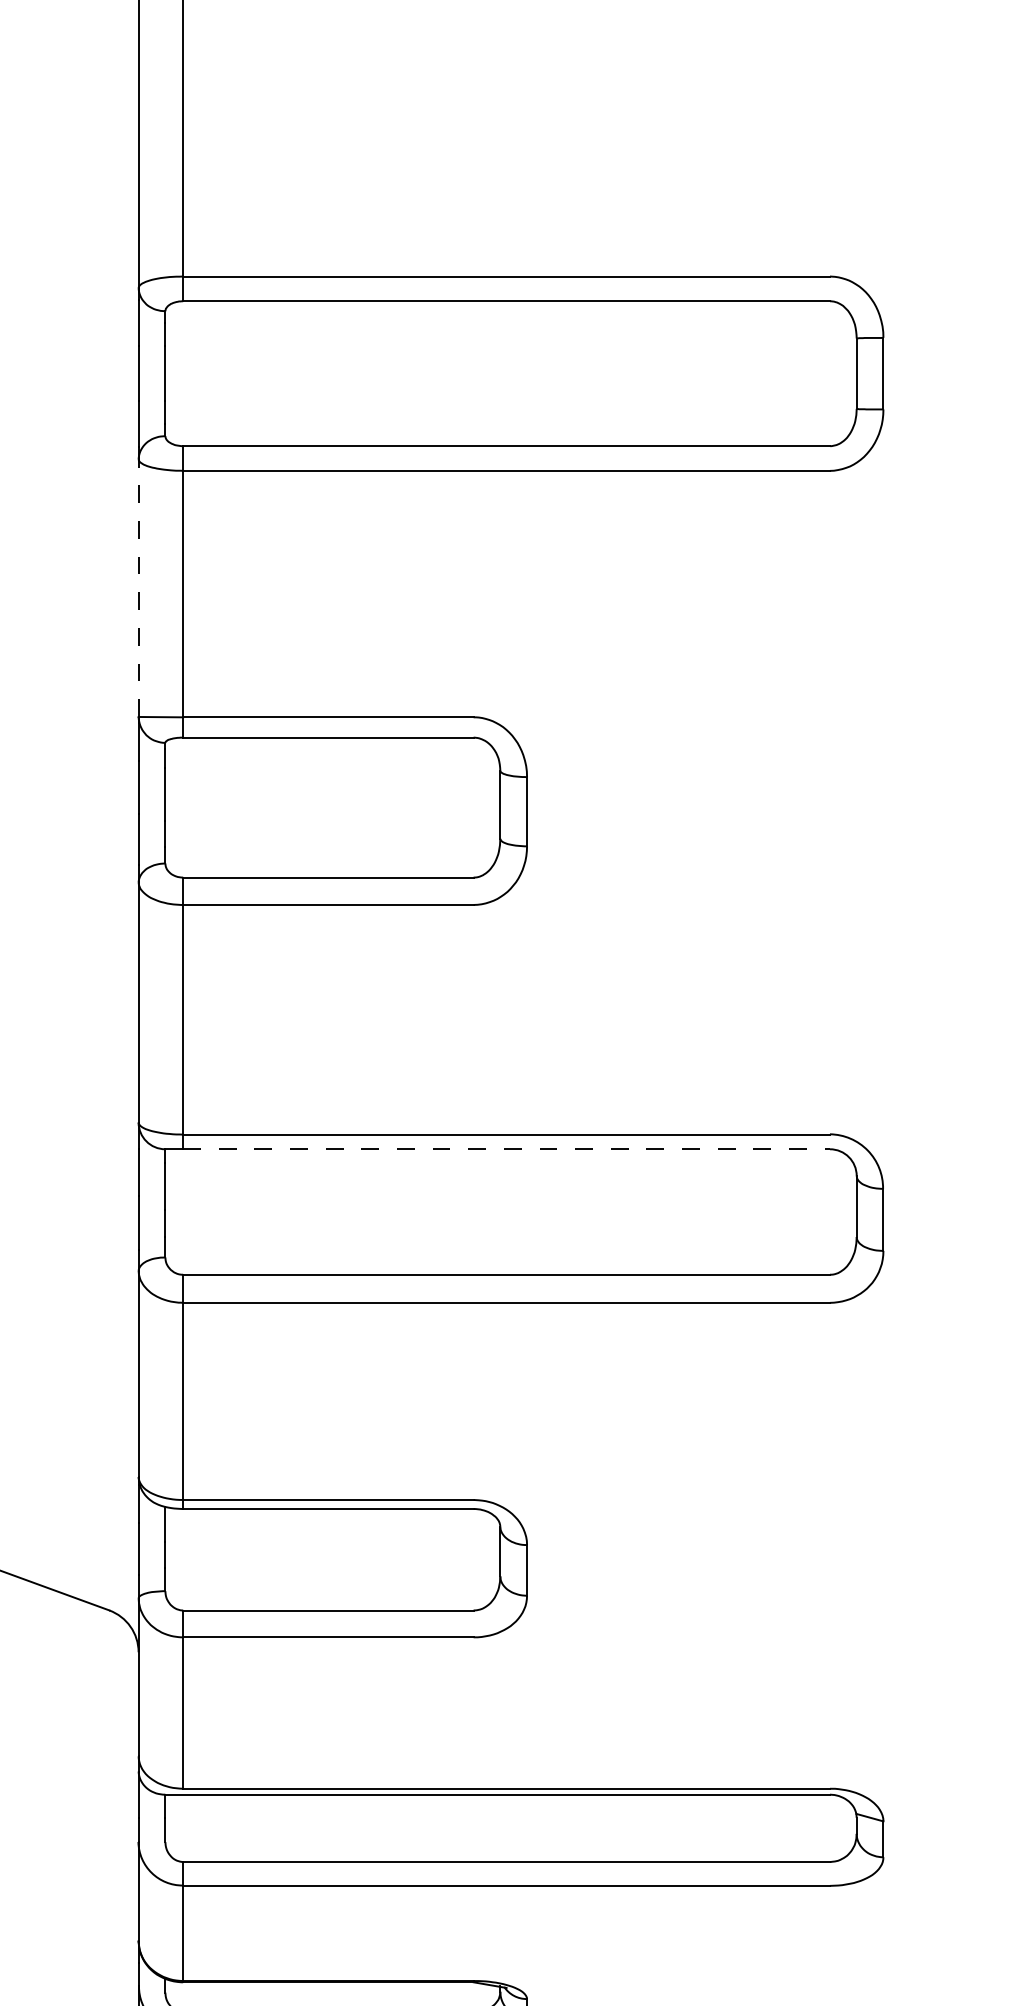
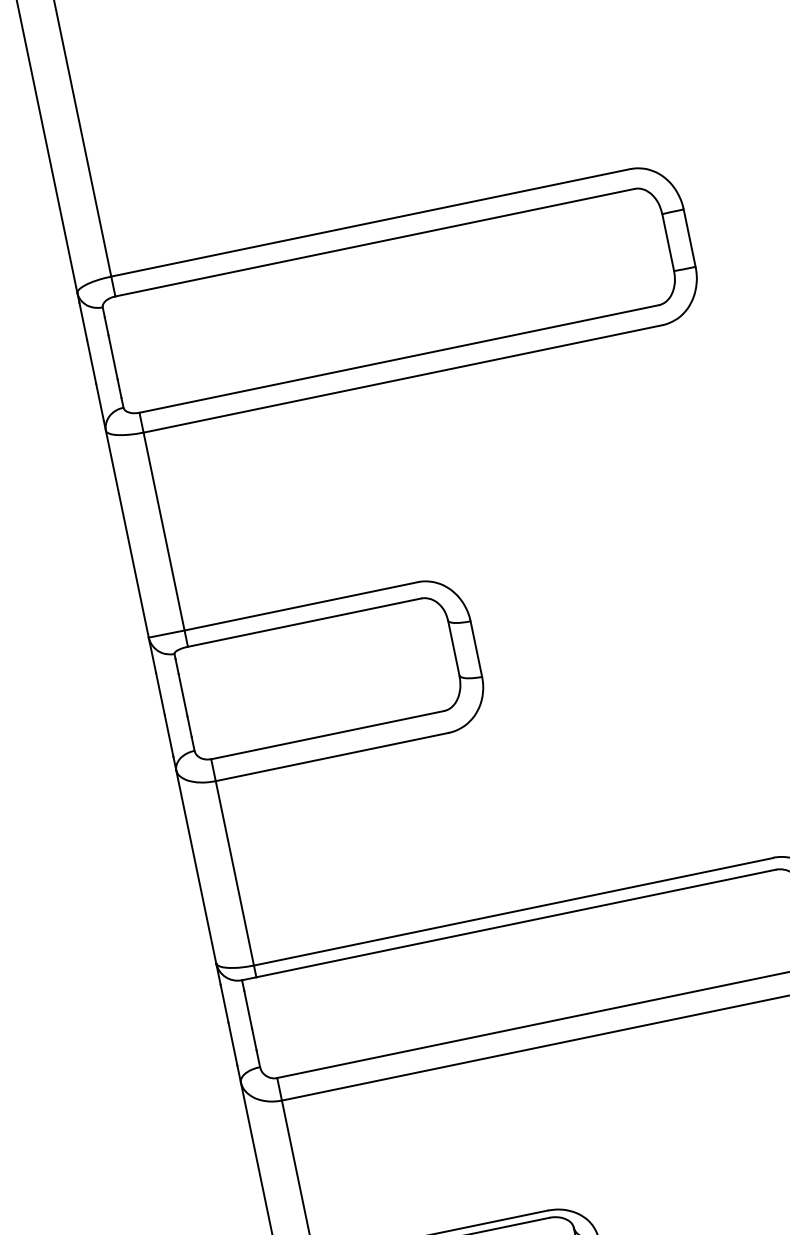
line: (138, 588) -> (127, 534), dashed -> solid
line: (507, 1149) -> (516, 923), dashed -> solid

